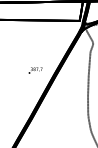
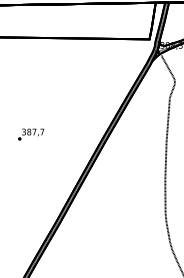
text: (35, 70) -> (30, 134), moved

